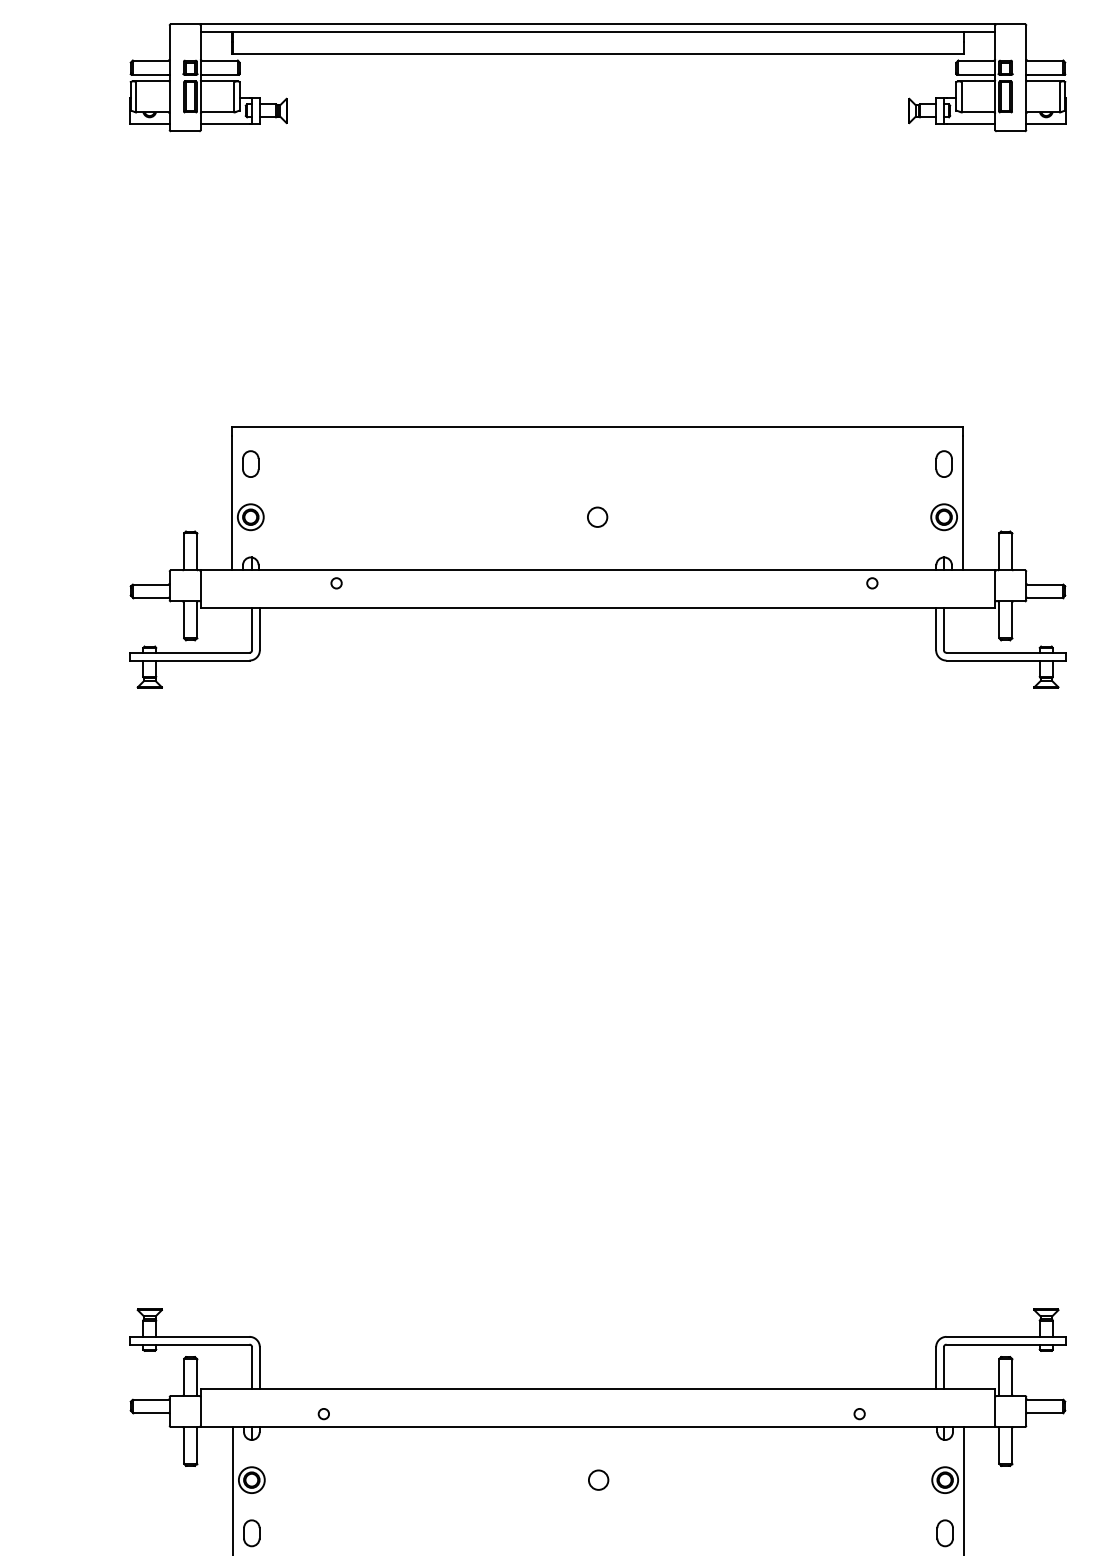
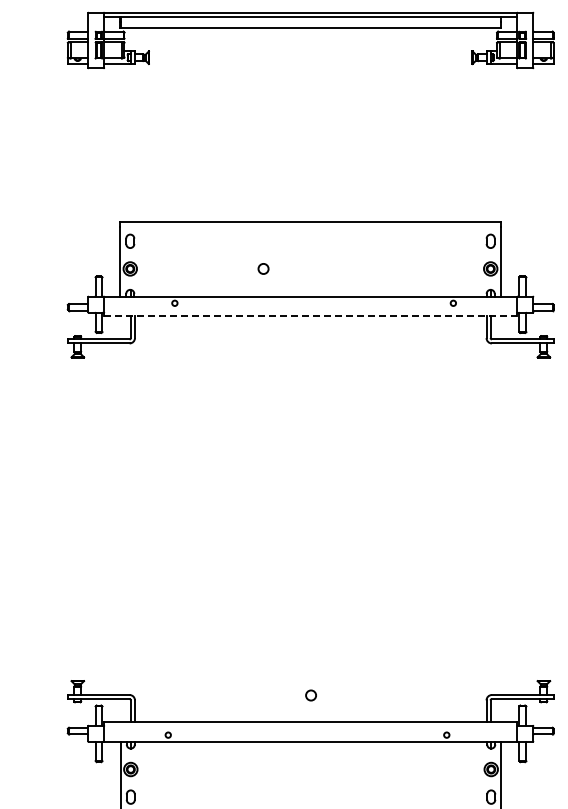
circle: (597, 516) -> (263, 268), moved
line: (599, 608) -> (311, 316), solid -> dashed
circle: (597, 1480) -> (310, 695), moved

